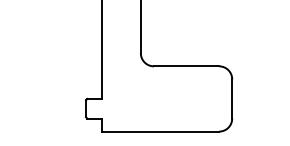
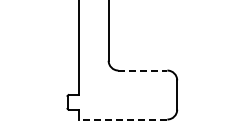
line: (187, 66) -> (143, 70), solid -> dashed
line: (159, 131) -> (122, 119), solid -> dashed

